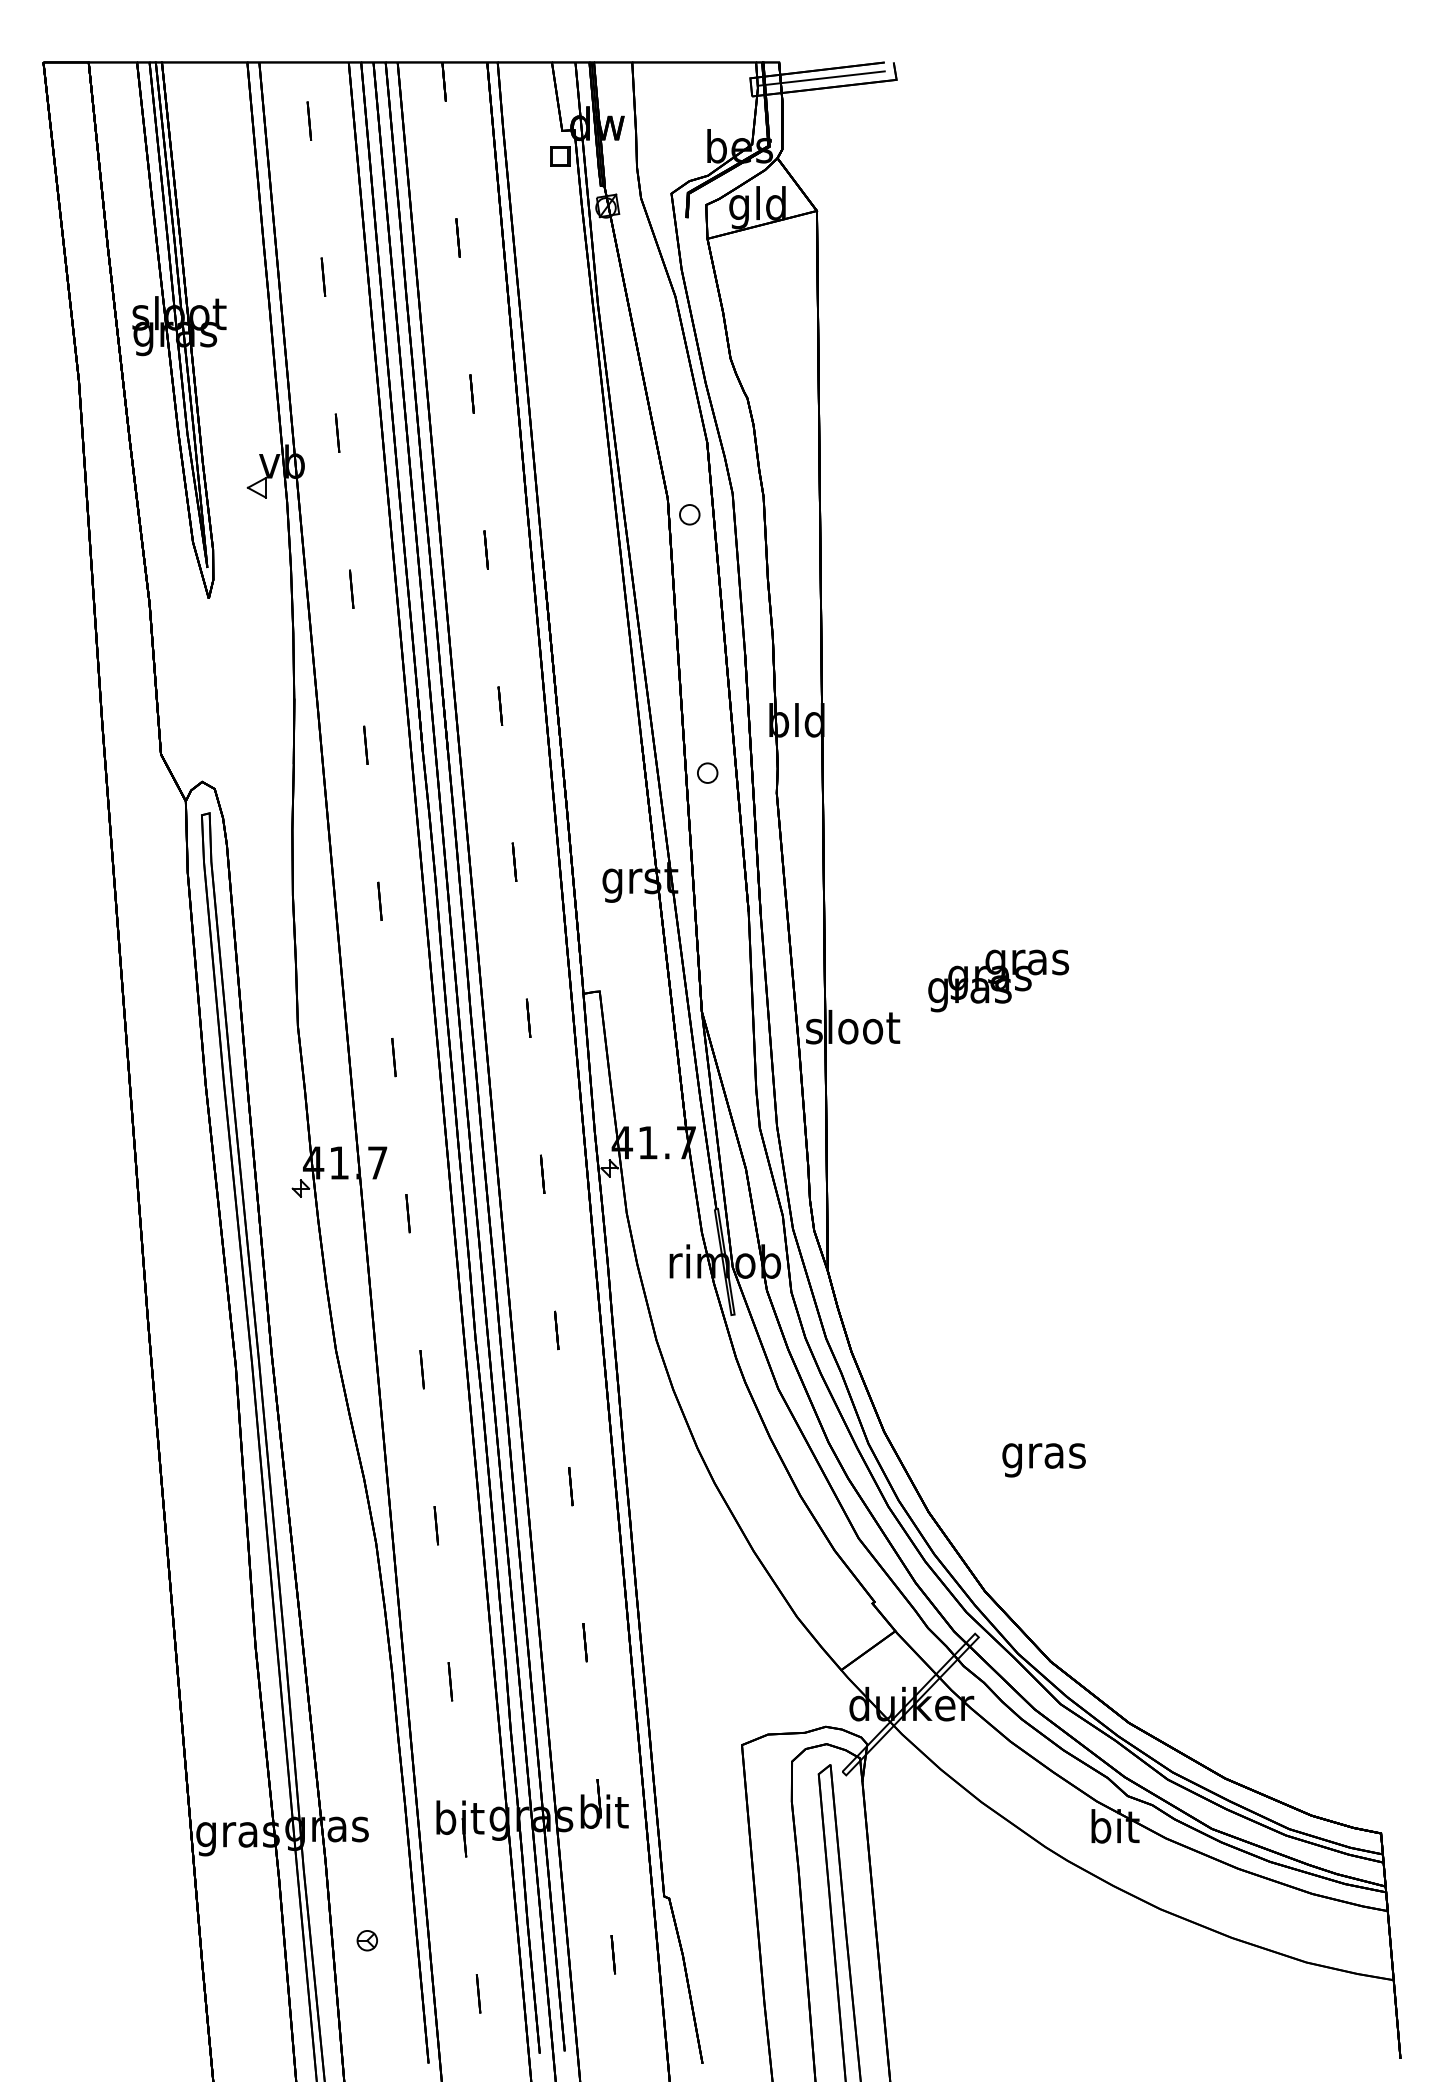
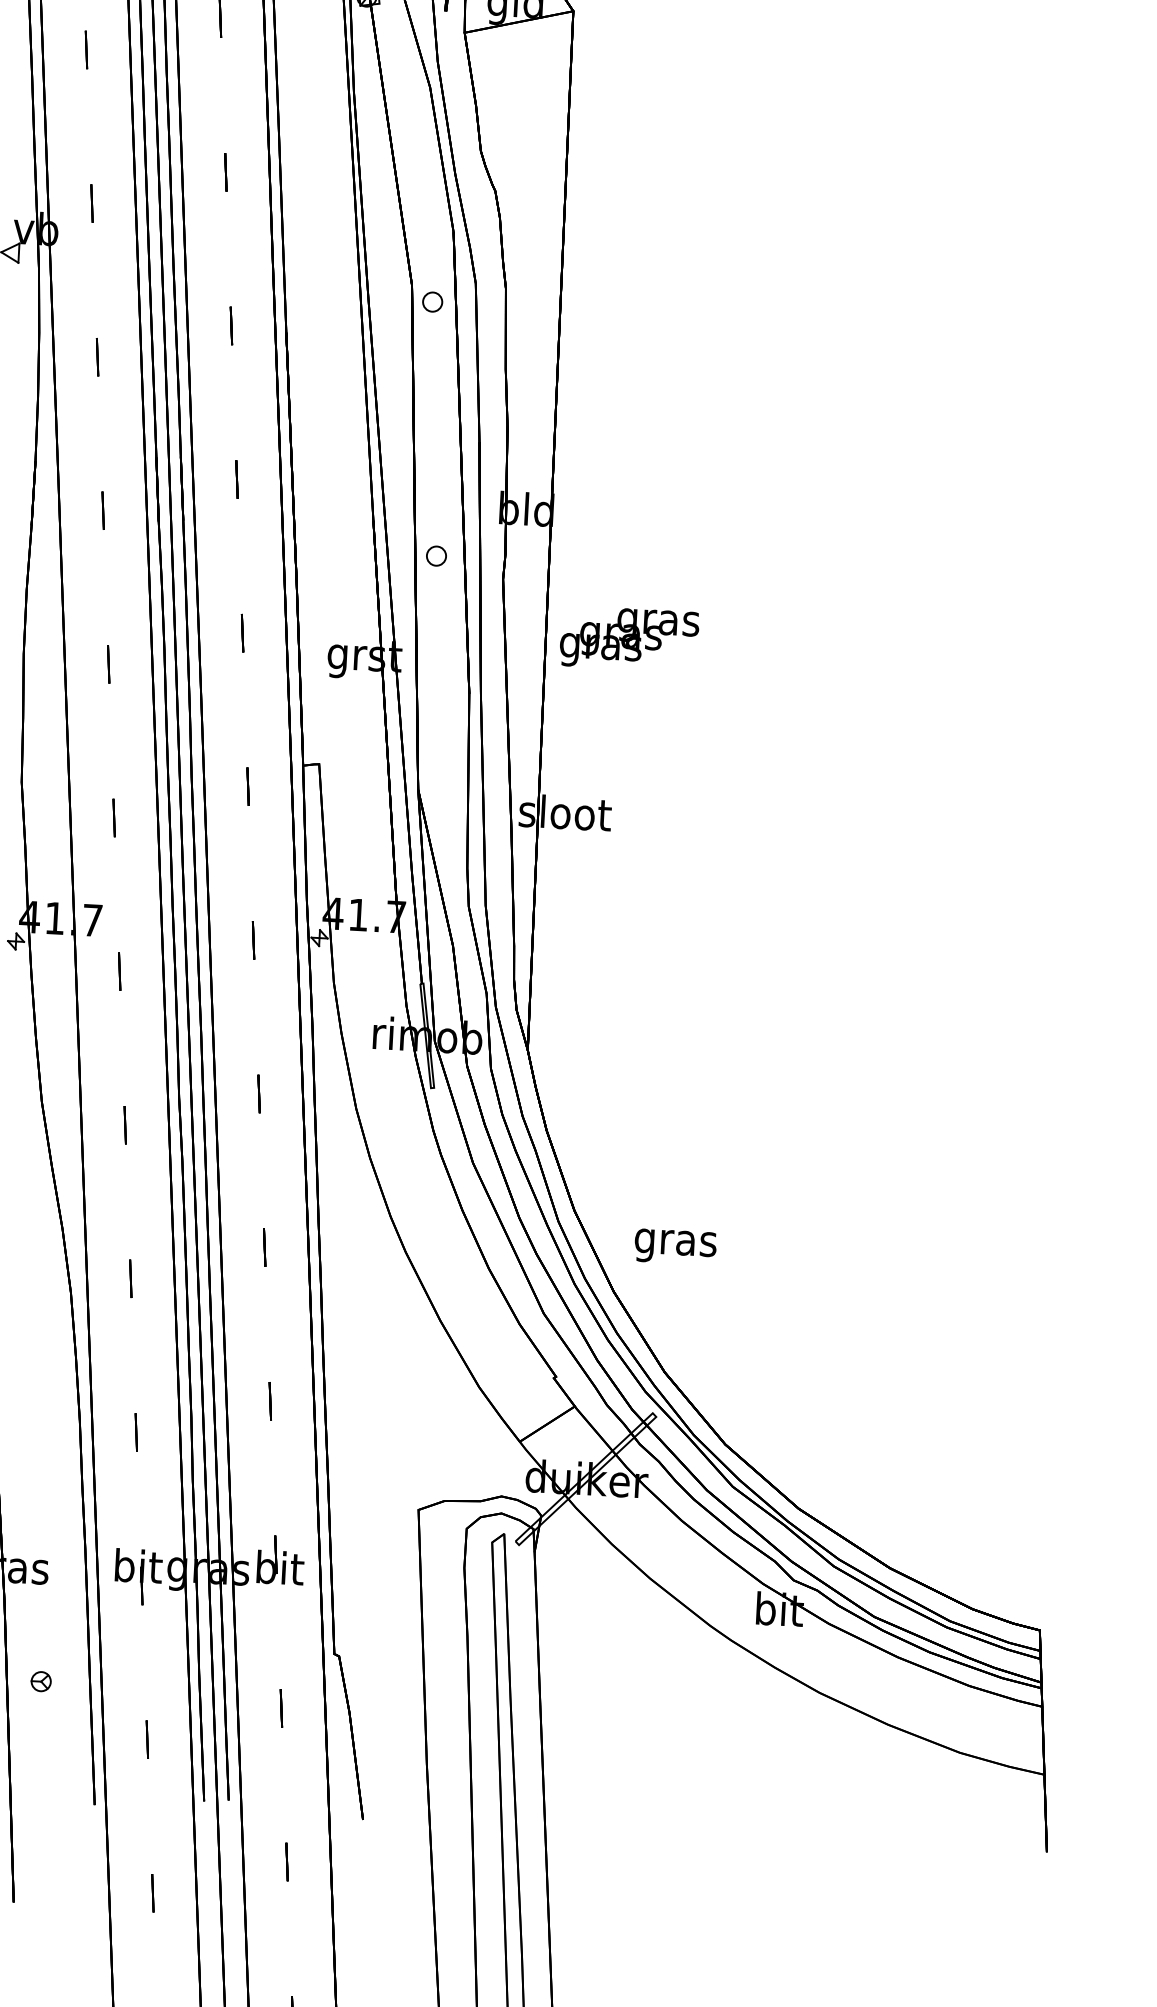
text: (998, 980) -> (629, 638), moved
text: (1043, 1460) -> (674, 1247), moved

